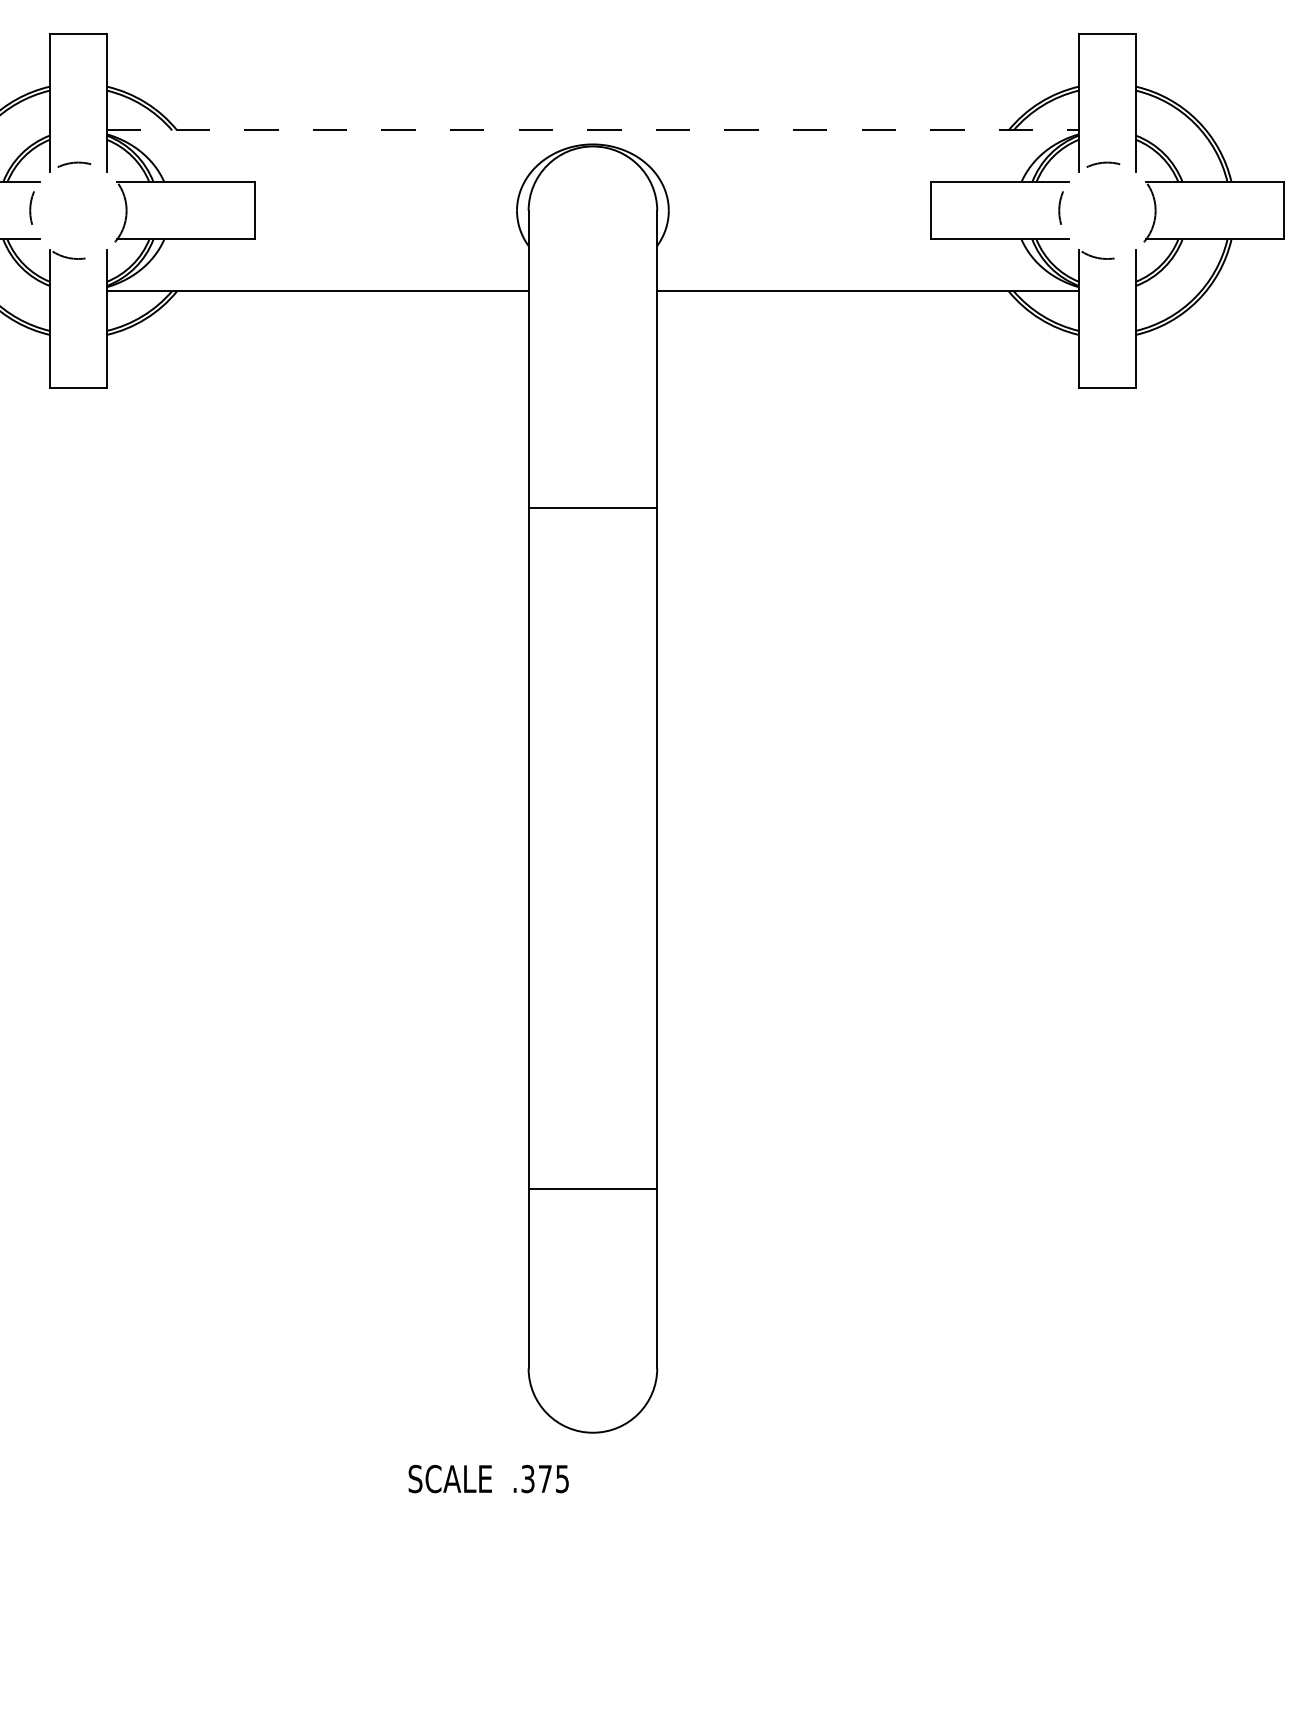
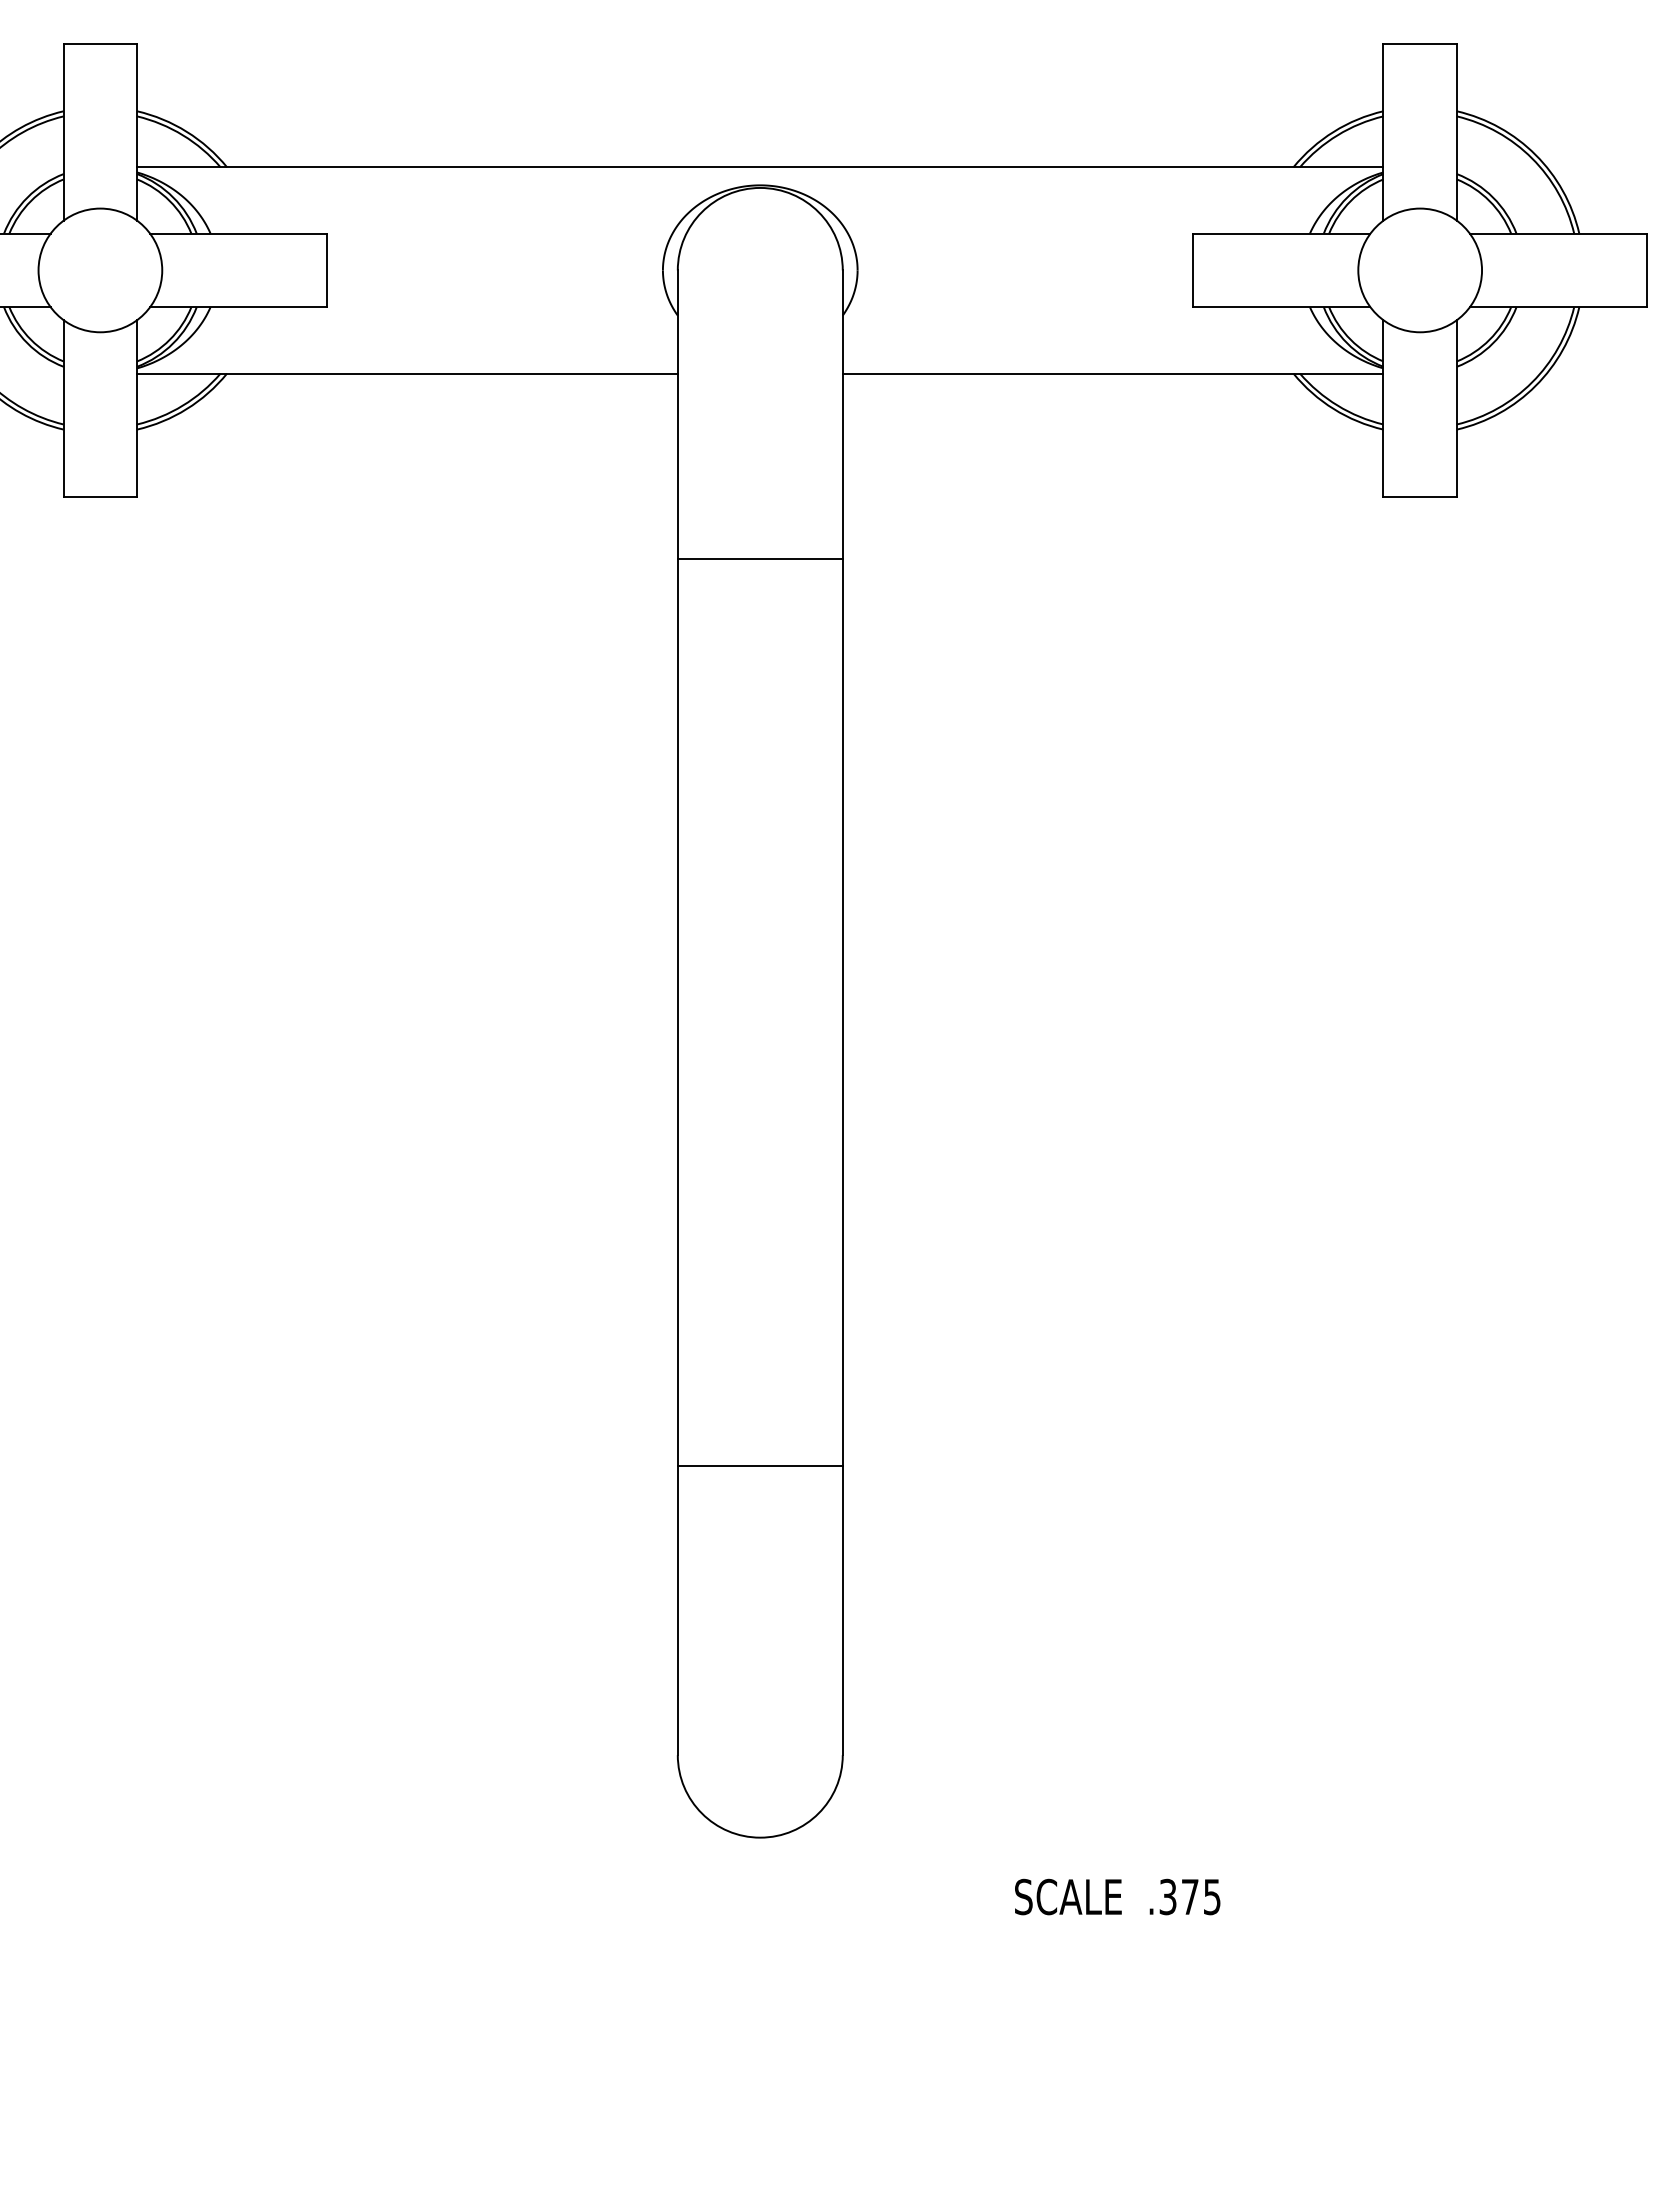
line: (593, 130) -> (760, 167), dashed -> solid
circle: (78, 210) -> (100, 270), dashed -> solid
circle: (1107, 210) -> (1420, 270), dashed -> solid
line: (592, 507) -> (759, 559), moved
line: (592, 1188) -> (759, 1466), moved
text: (488, 1478) -> (1117, 1896), moved

